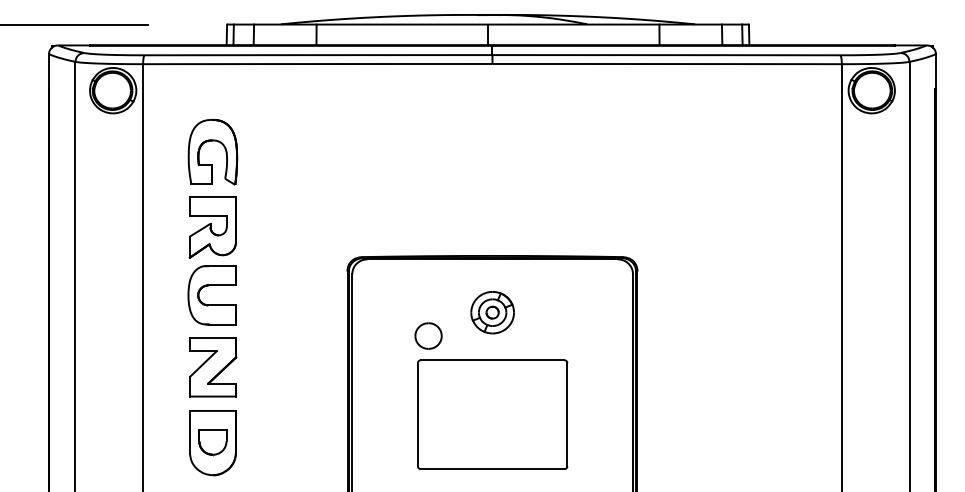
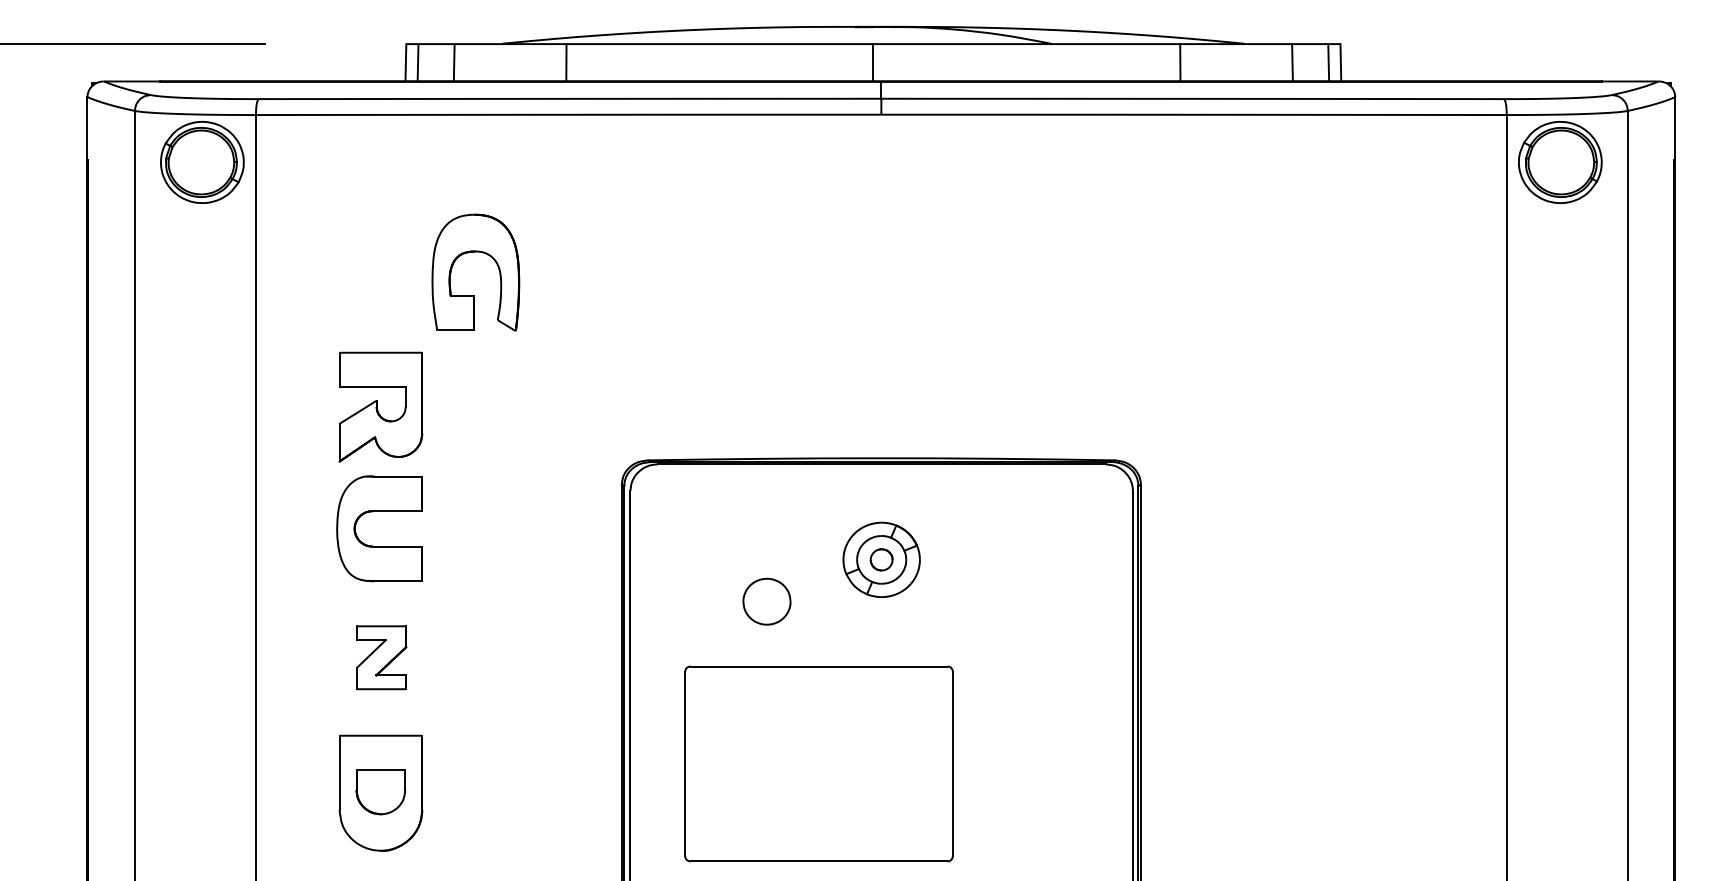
part: (212, 141) -> (475, 253), moved
part: (213, 367) -> (381, 657), size x0.6
part: (492, 414) -> (818, 763), moved

